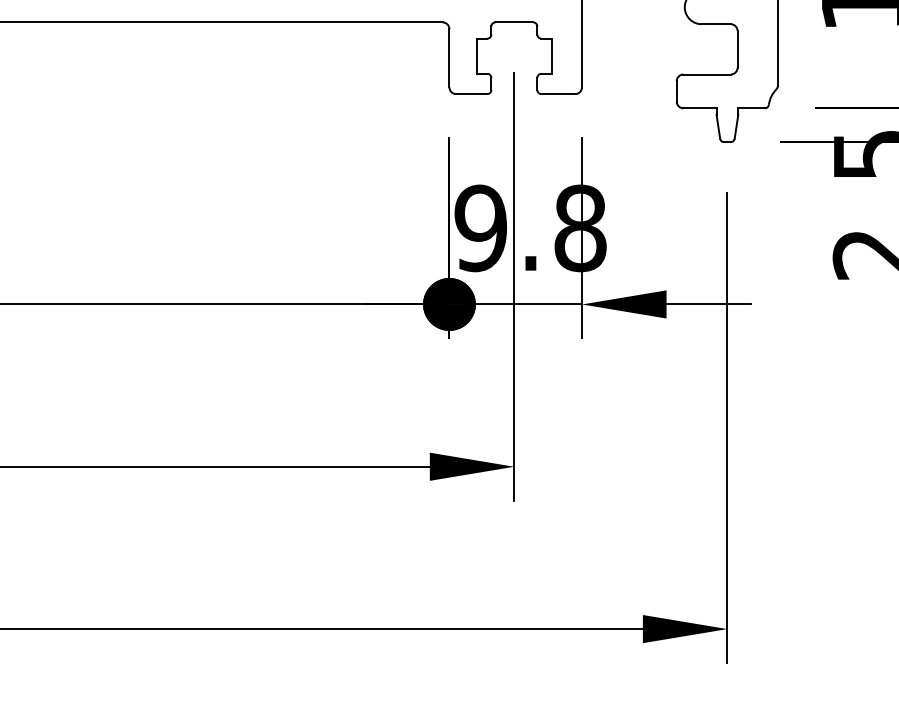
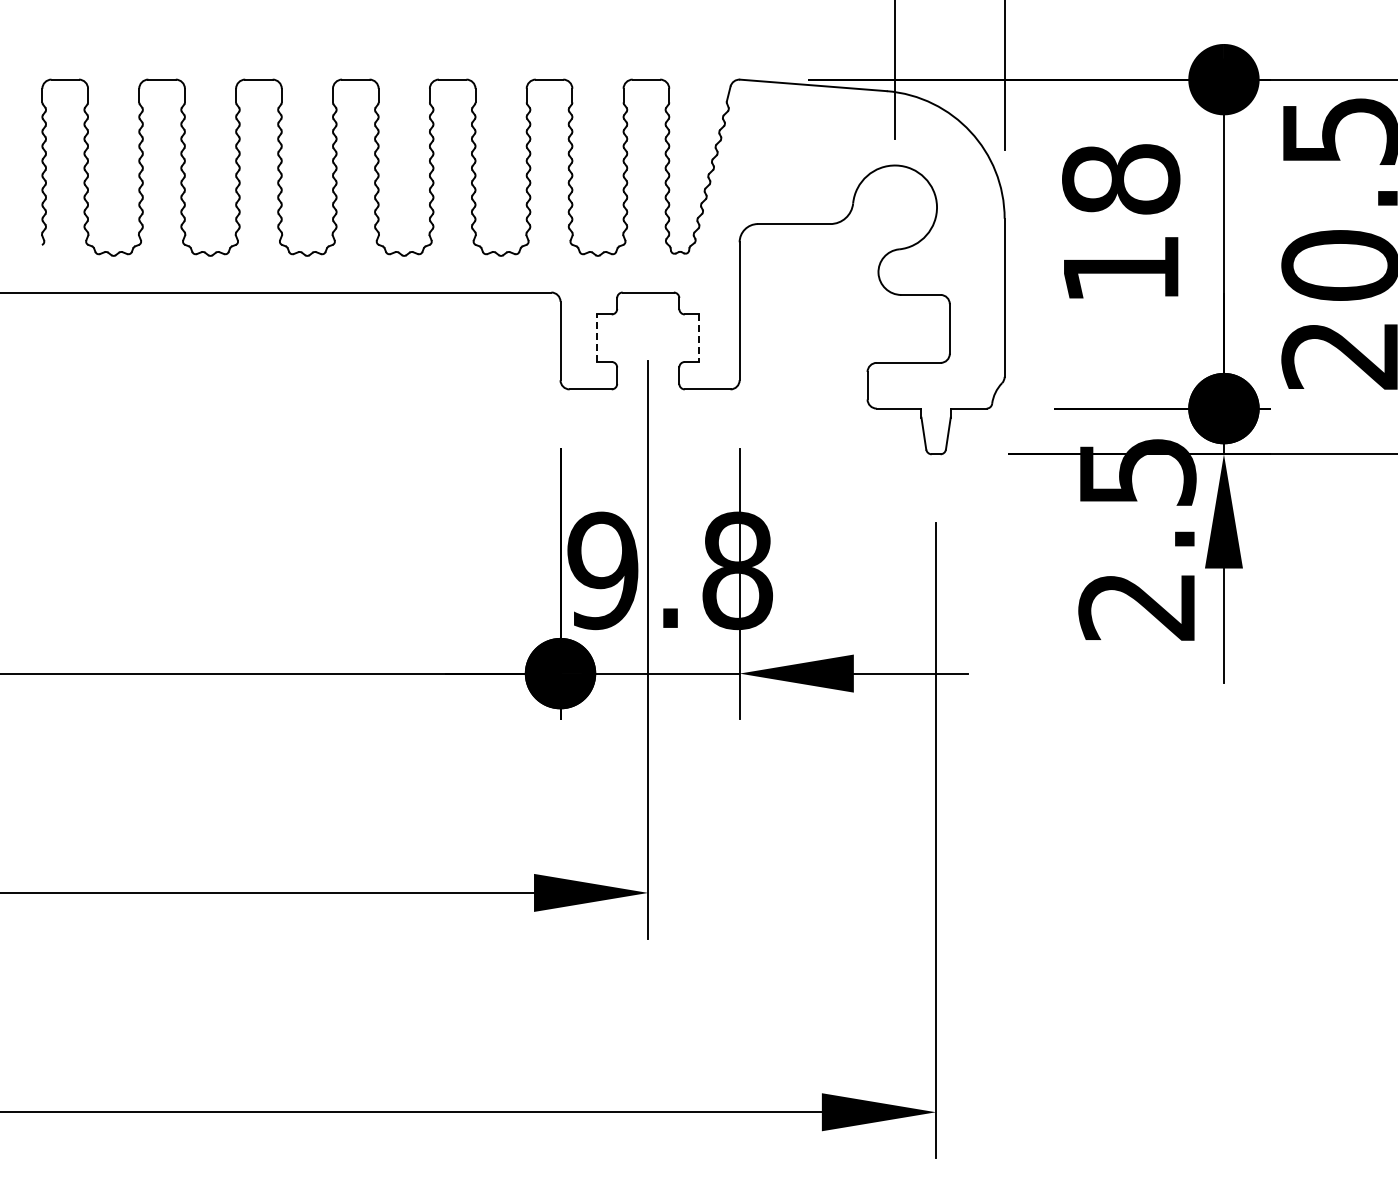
line: (476, 56) -> (597, 338), solid -> dashed
line: (552, 56) -> (699, 338), solid -> dashed

